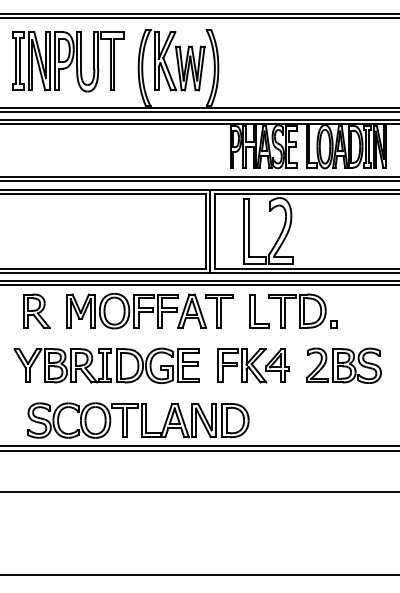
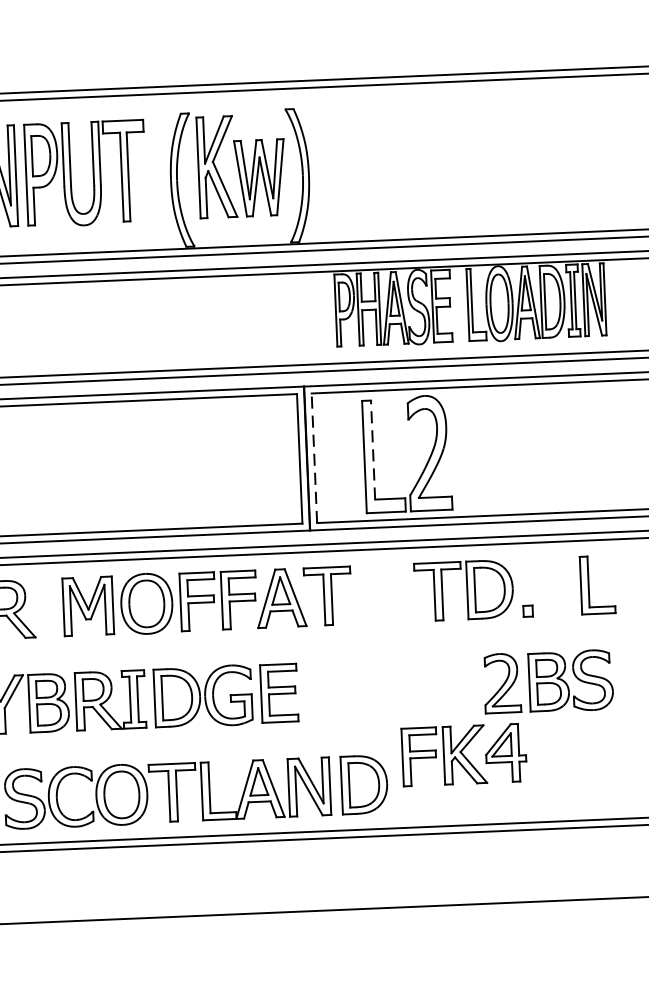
line: (248, 227) -> (372, 449), solid -> dashed
line: (214, 230) -> (314, 456), solid -> dashed
part: (259, 311) -> (597, 585), moved
part: (253, 365) -> (463, 754), moved

